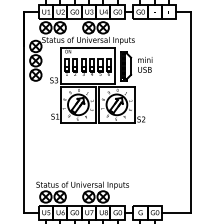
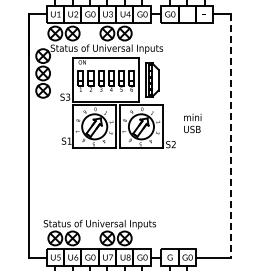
text: (145, 64) -> (192, 123), moved
line: (190, 112) -> (230, 136), solid -> dashed

